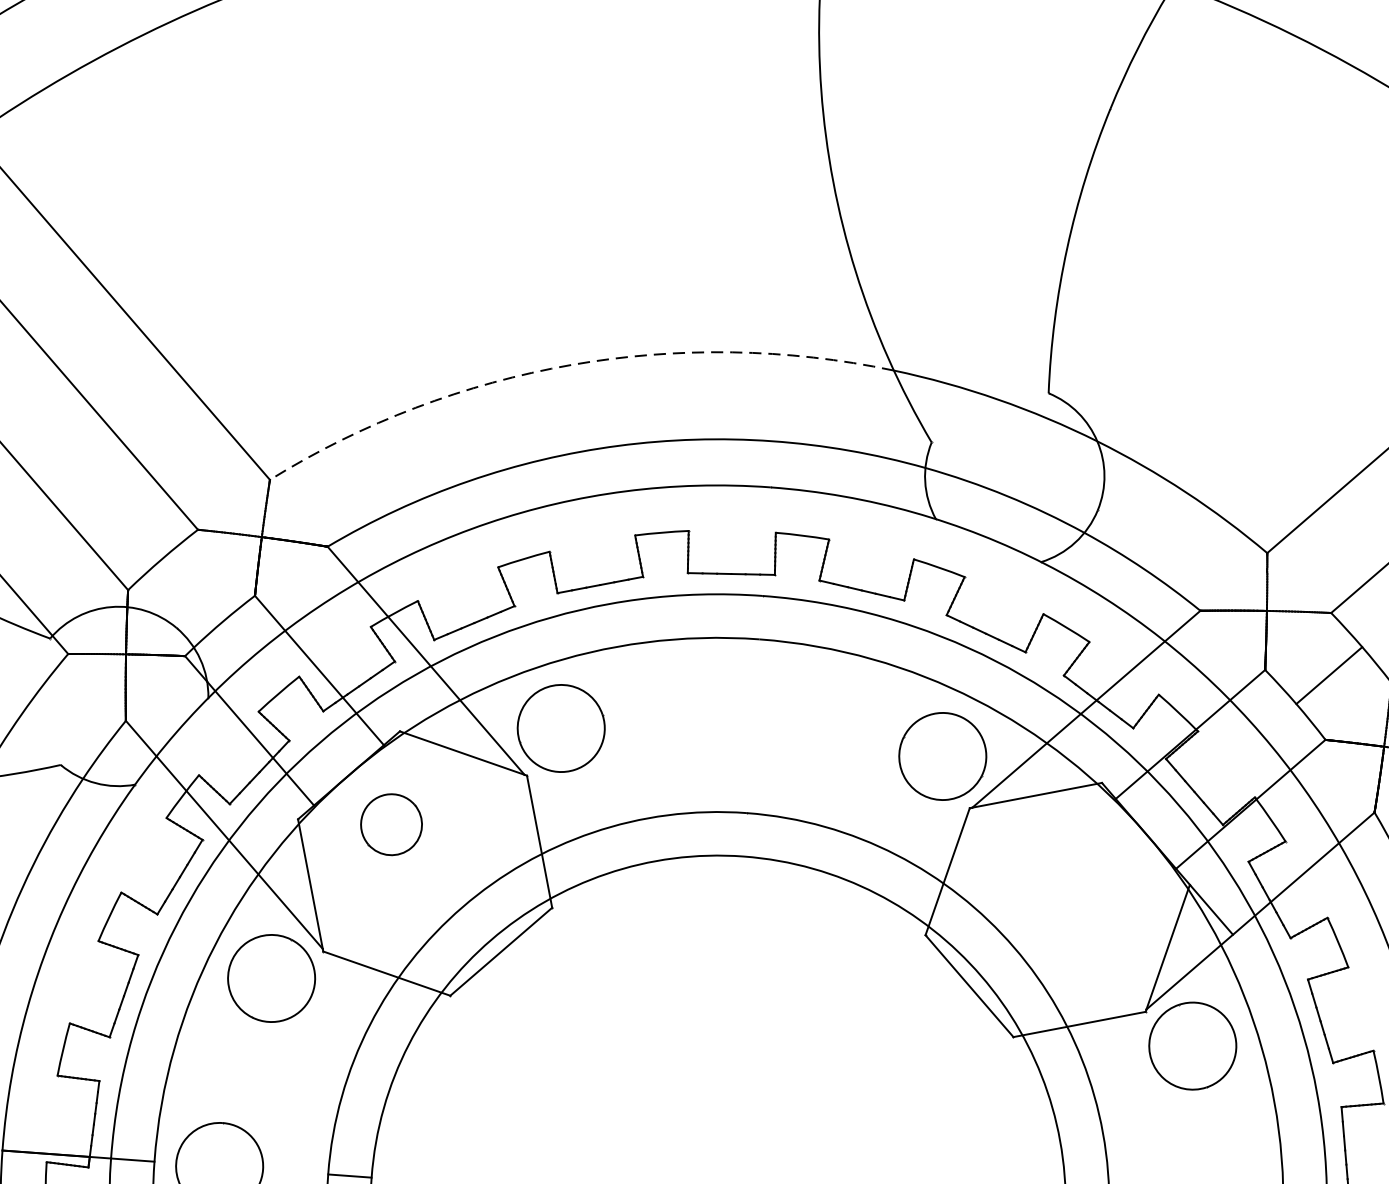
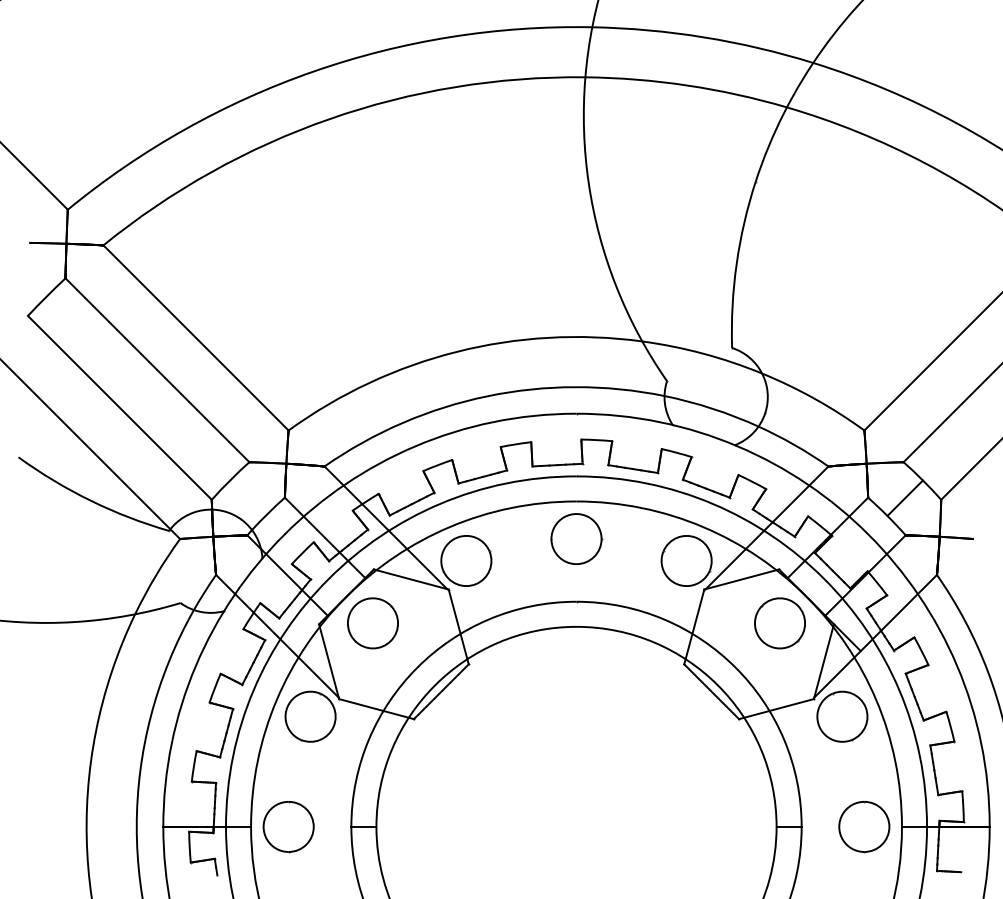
arc: (570, 364) -> (456, 351), dashed -> solid
part: (754, 703) -> (576, 538), added
part: (390, 824) -> (372, 623), size x1.43
part: (1095, 876) -> (779, 623), added

